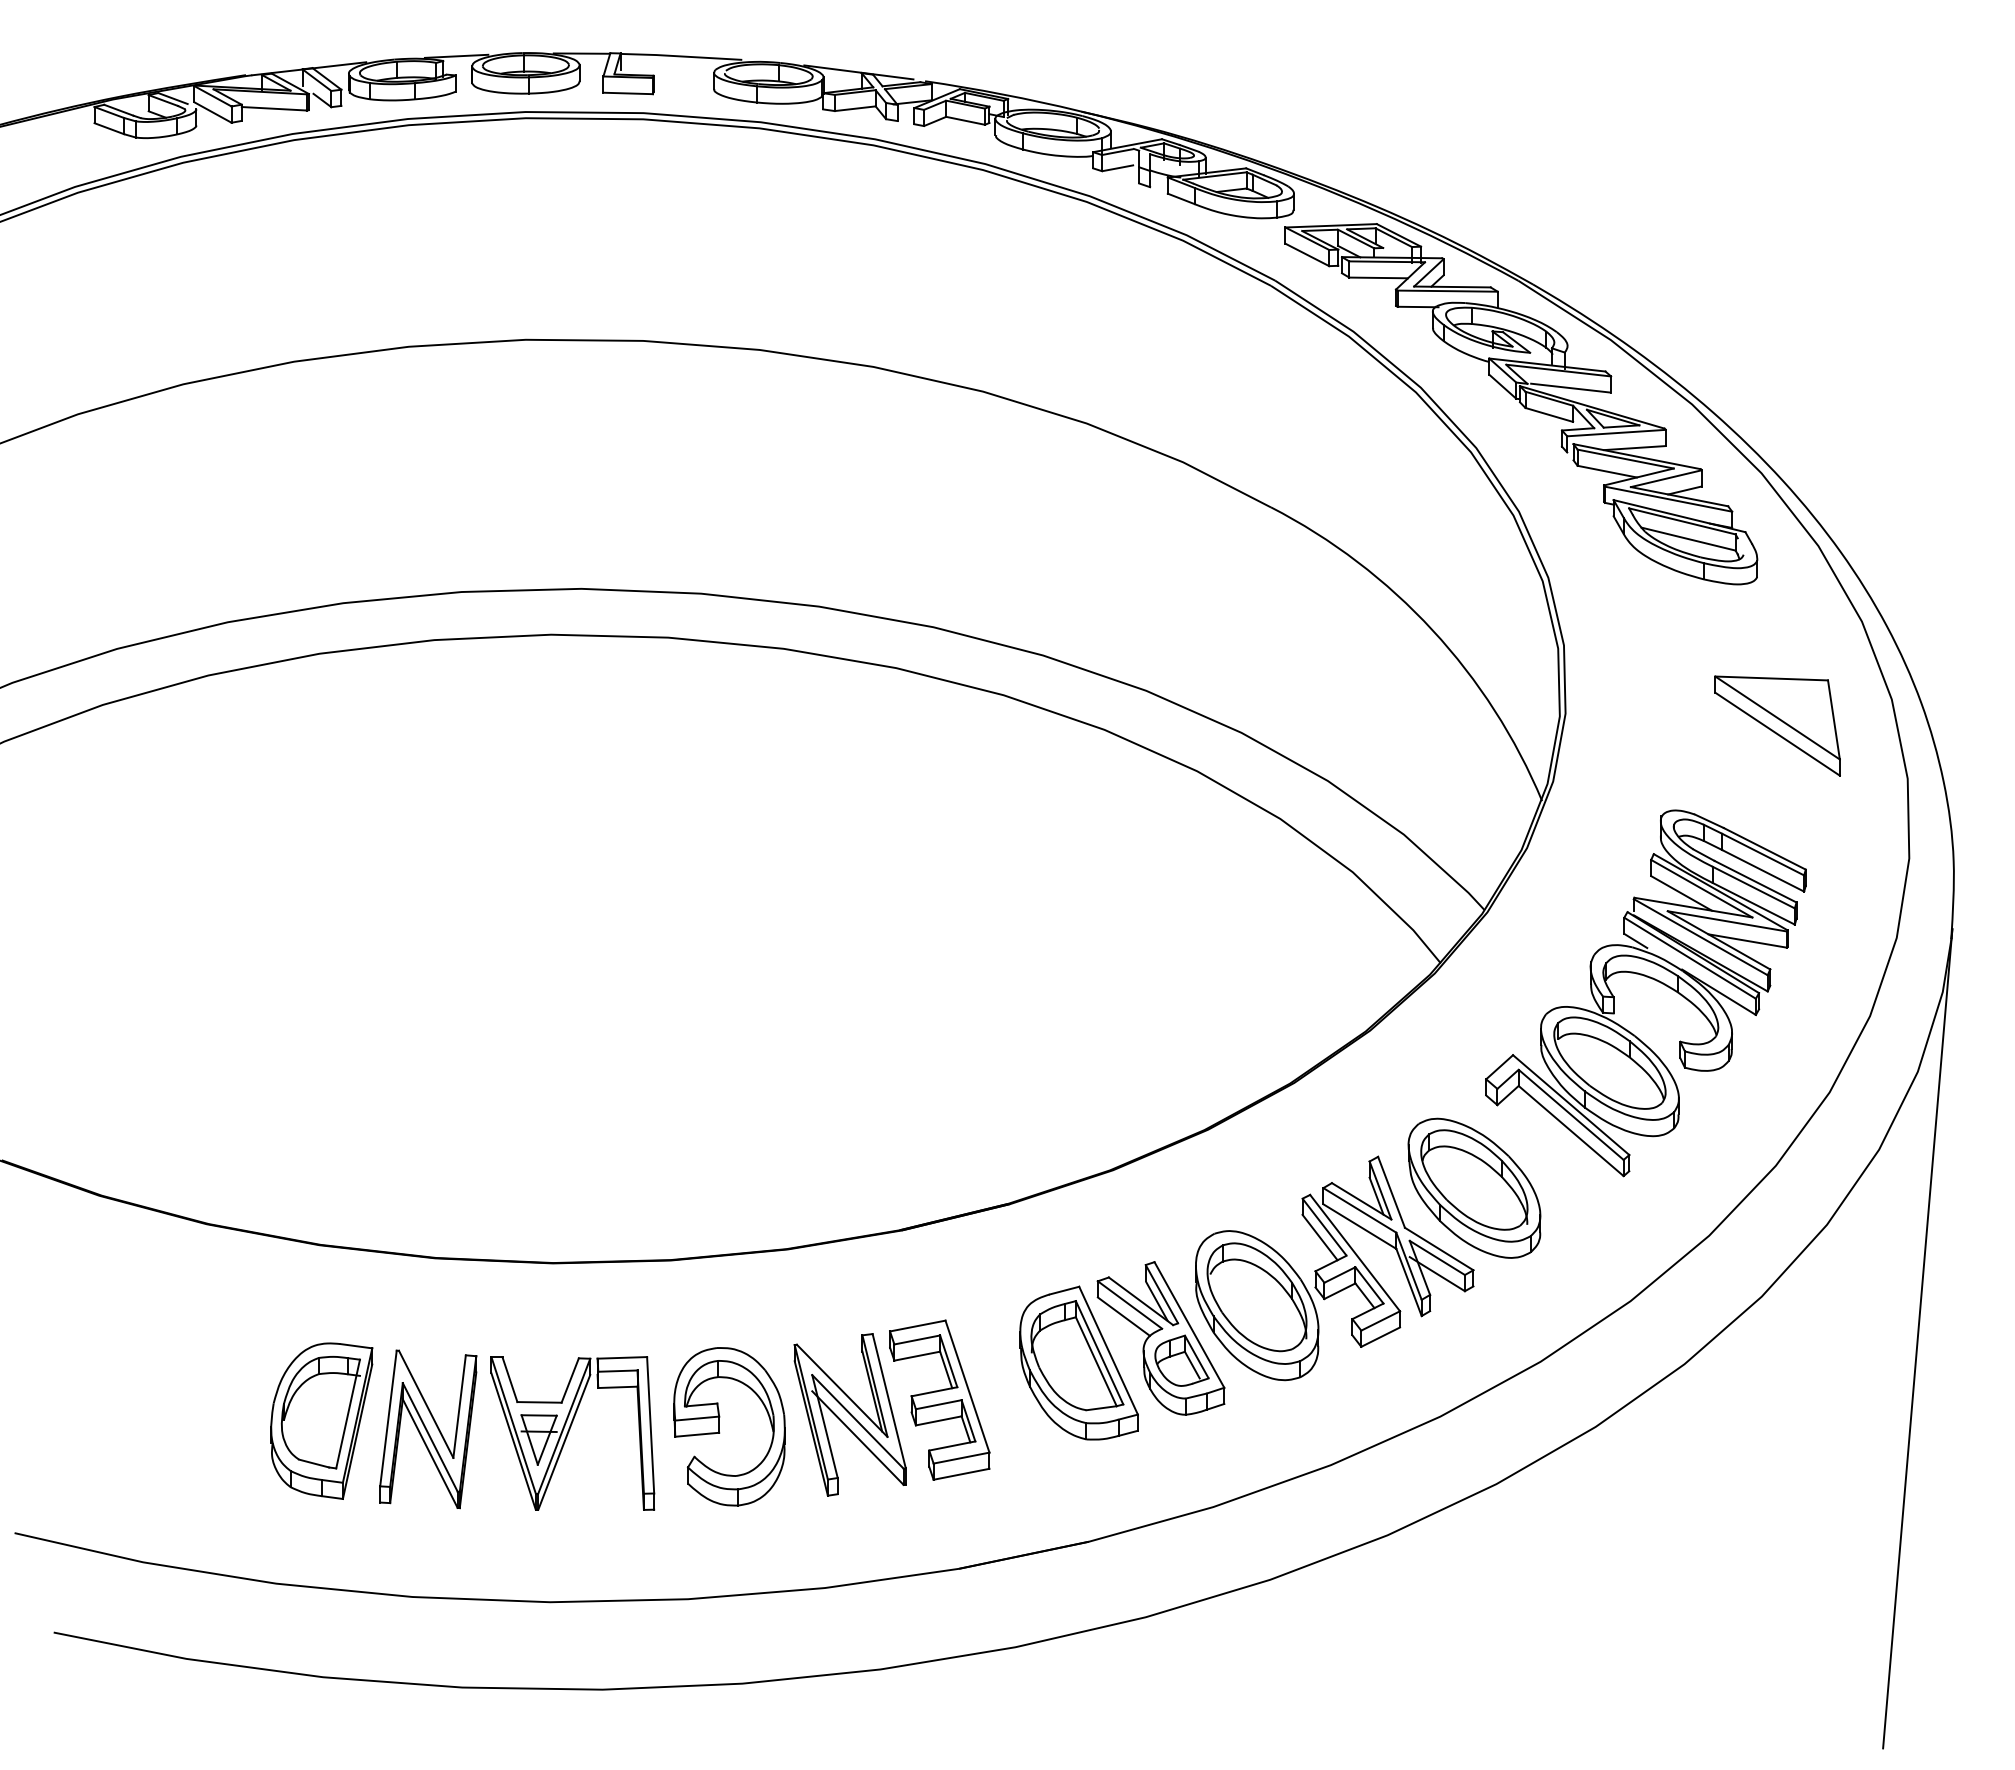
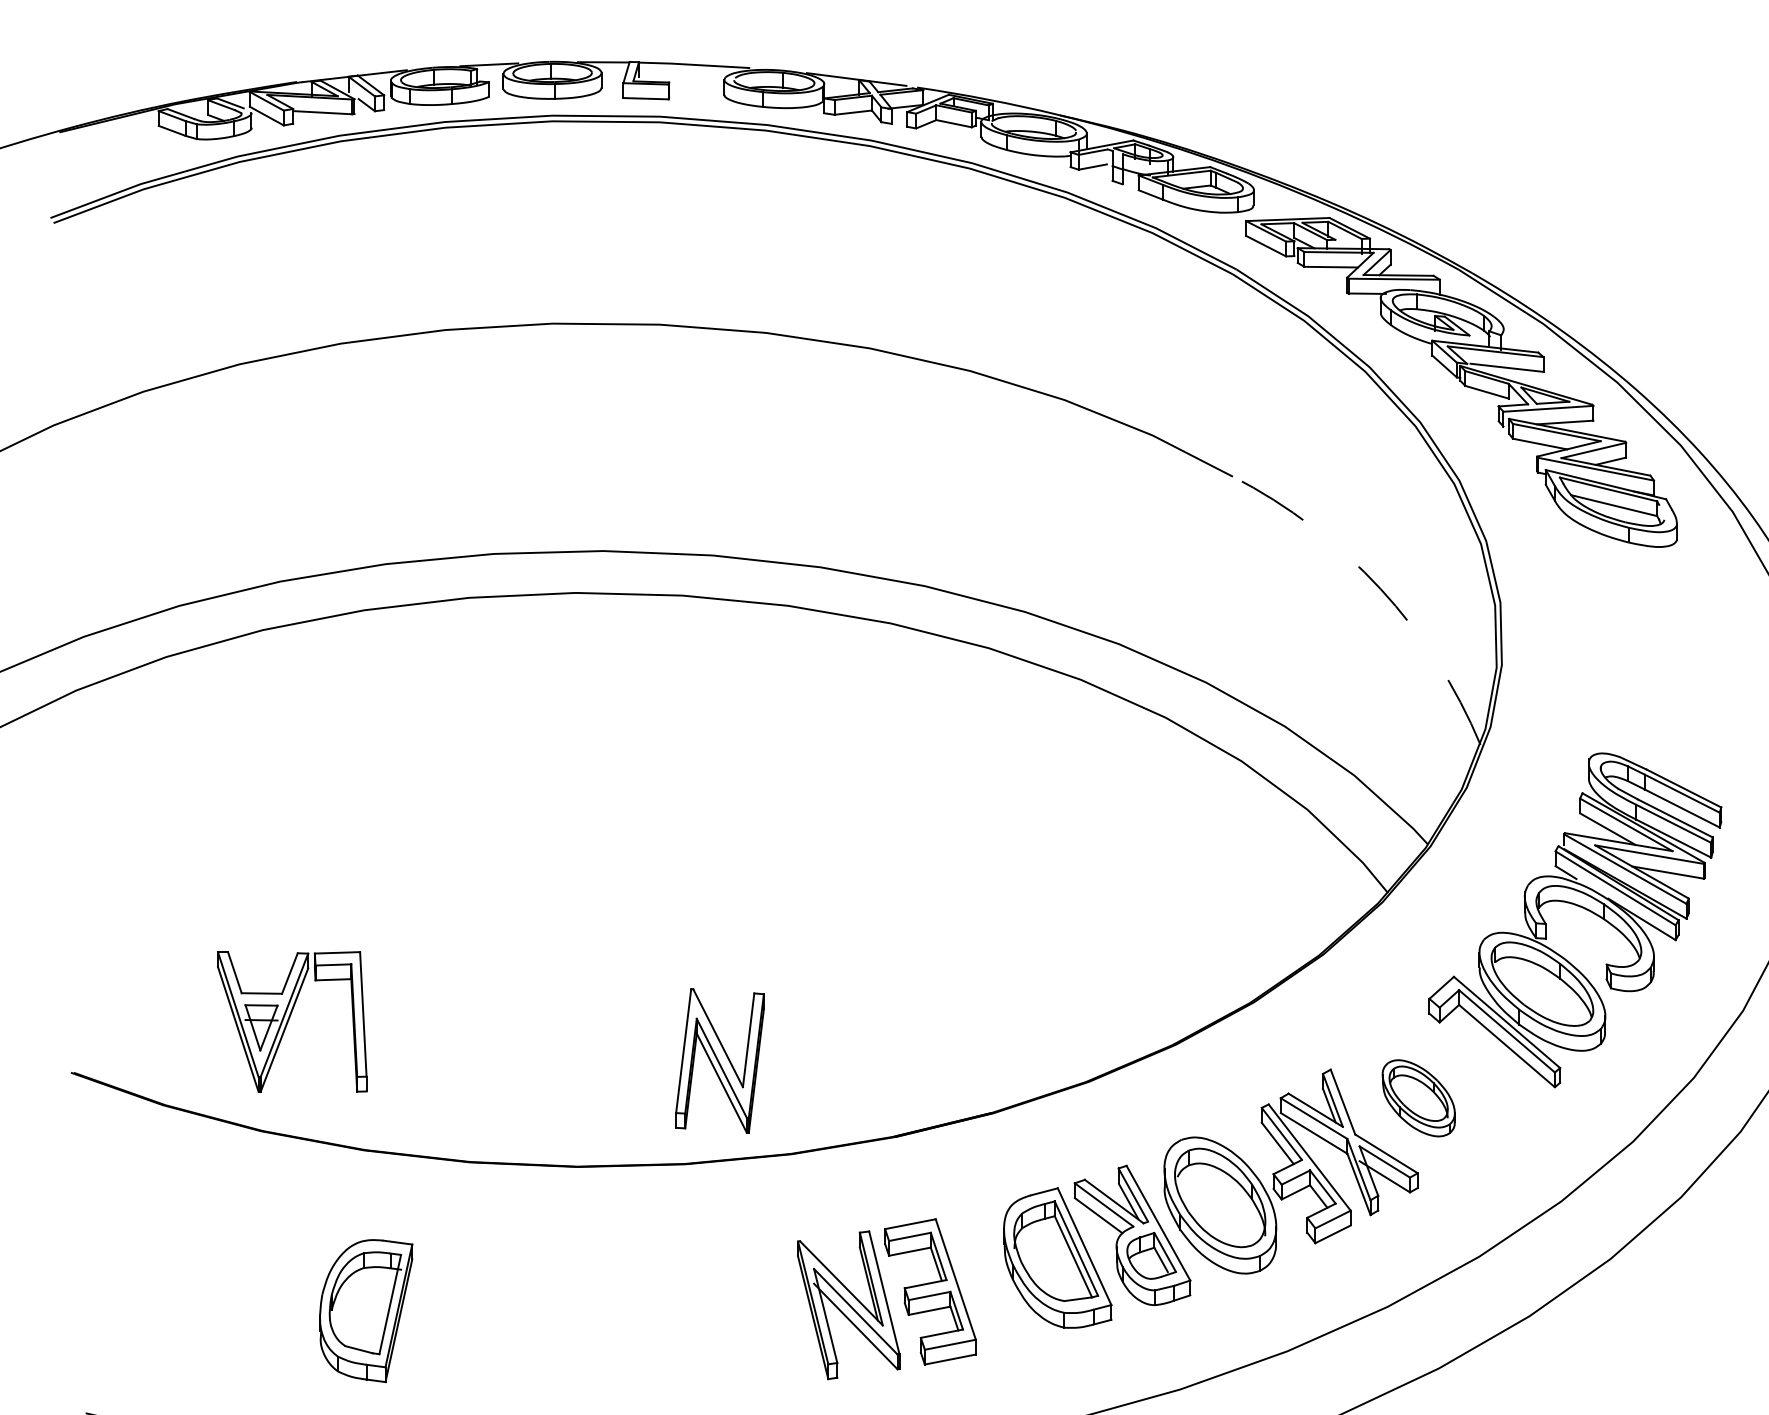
arc: (1432, 630) -> (1380, 589), solid -> dashed
part: (1777, 725) -> (1695, 675), removed
part: (1474, 1187) -> (1418, 1097), size x0.6
part: (719, 1426) -> (729, 1315), removed
part: (428, 1429) -> (720, 1061), moved
part: (572, 1433) -> (291, 1021), moved

